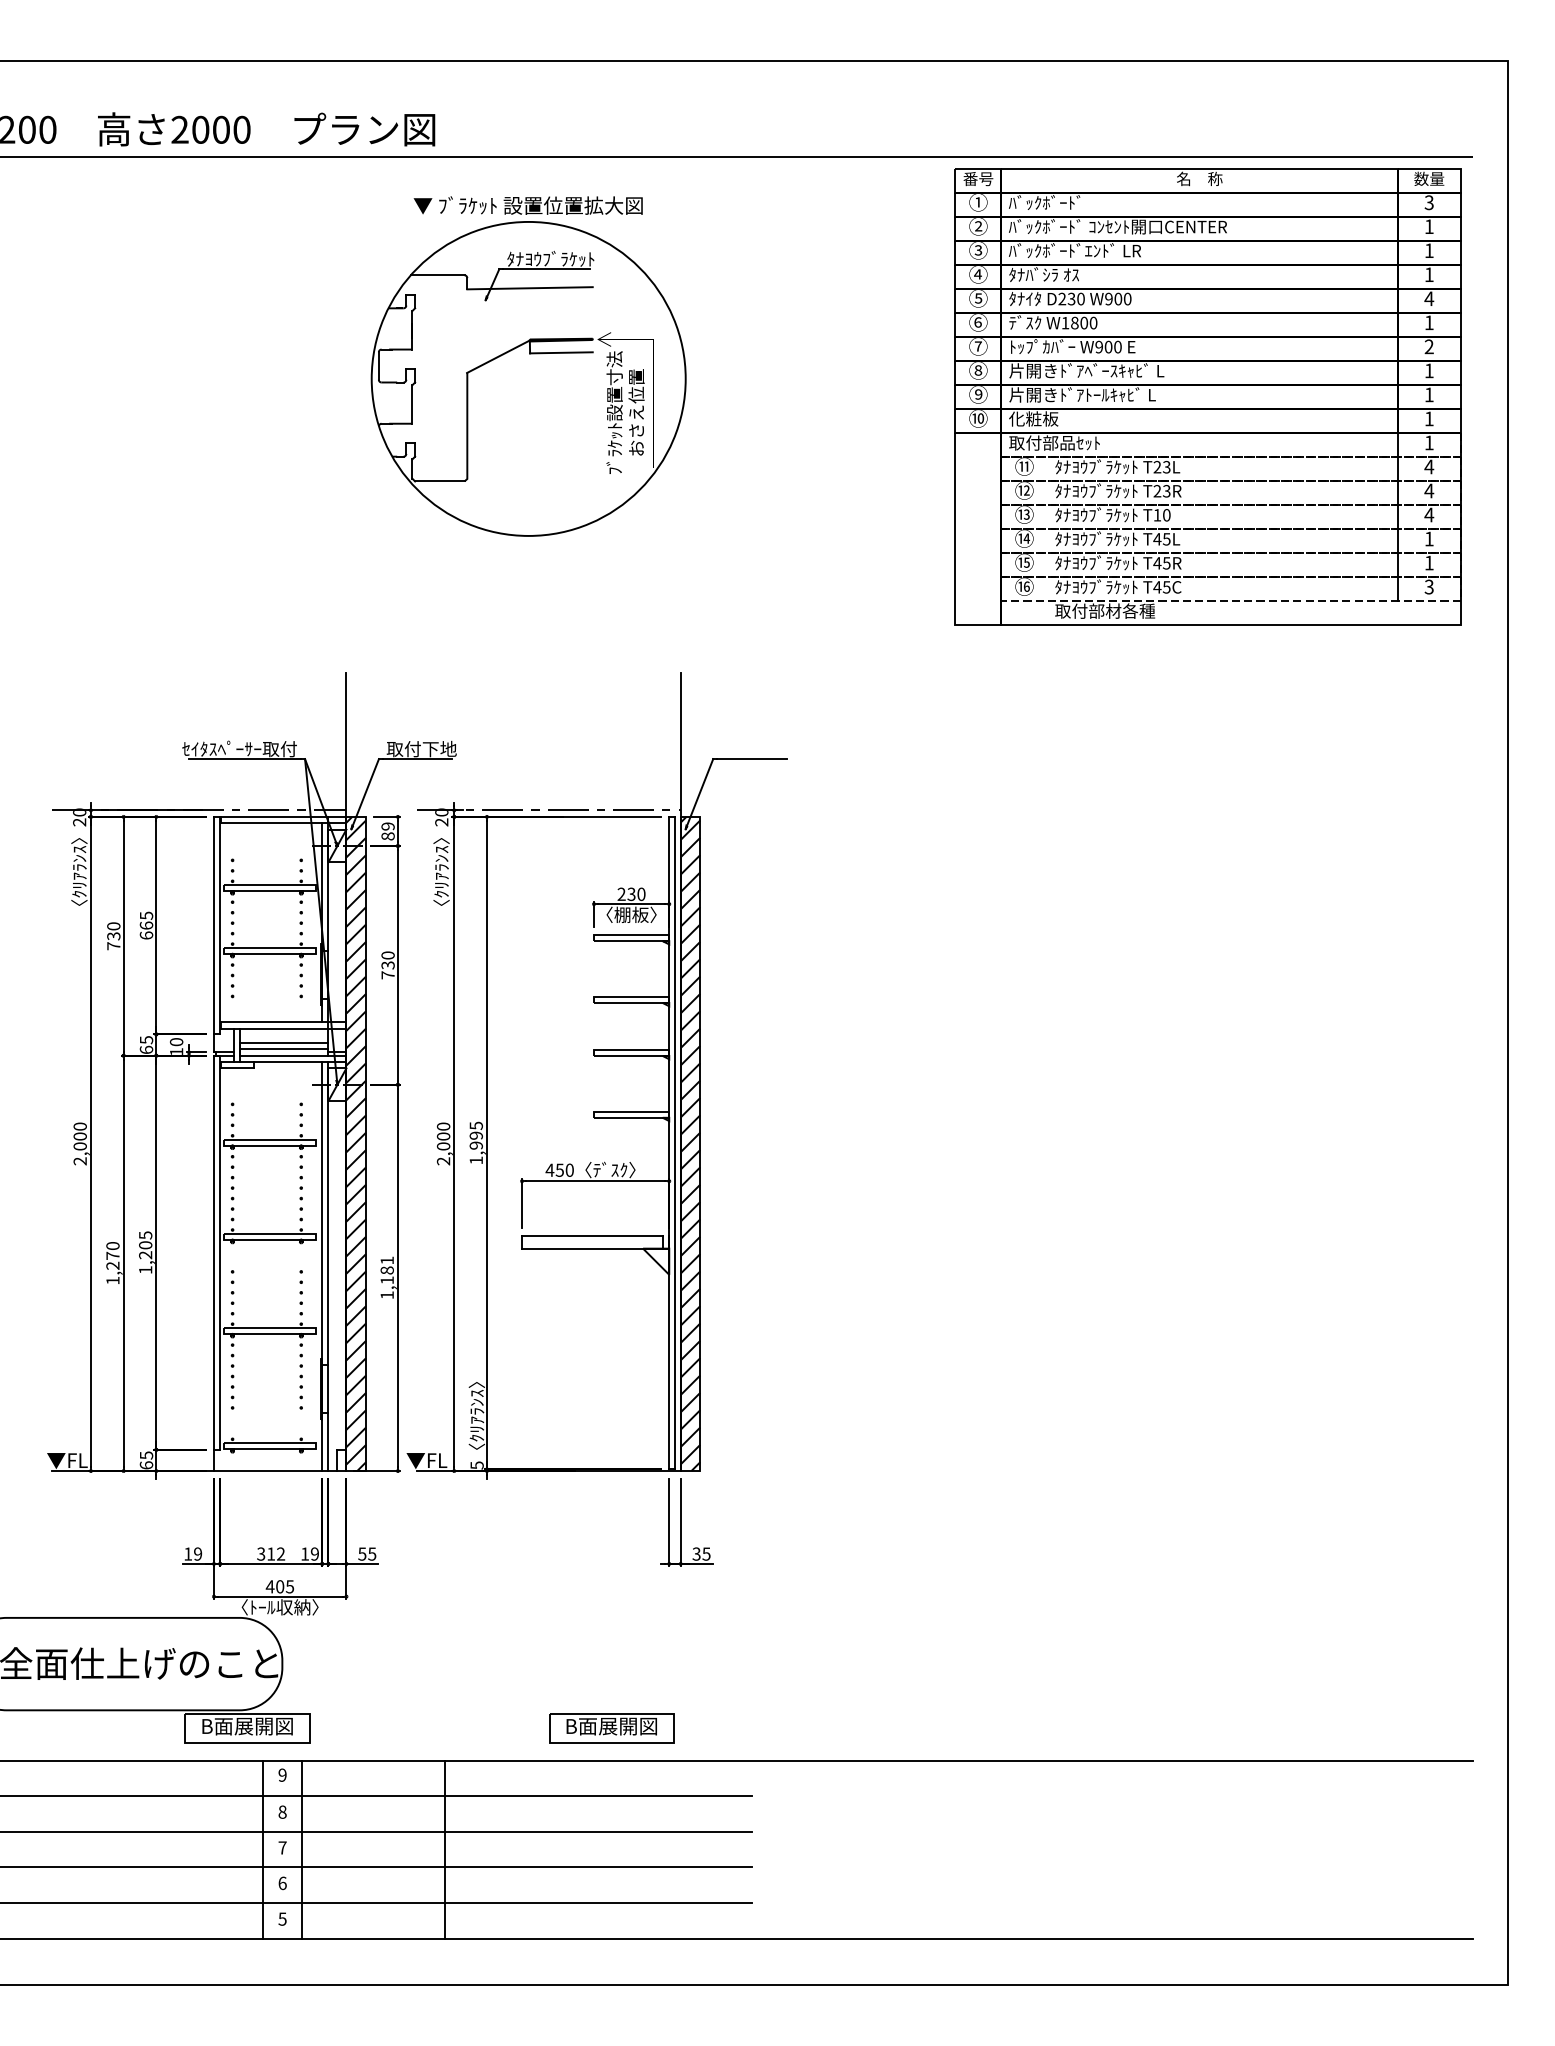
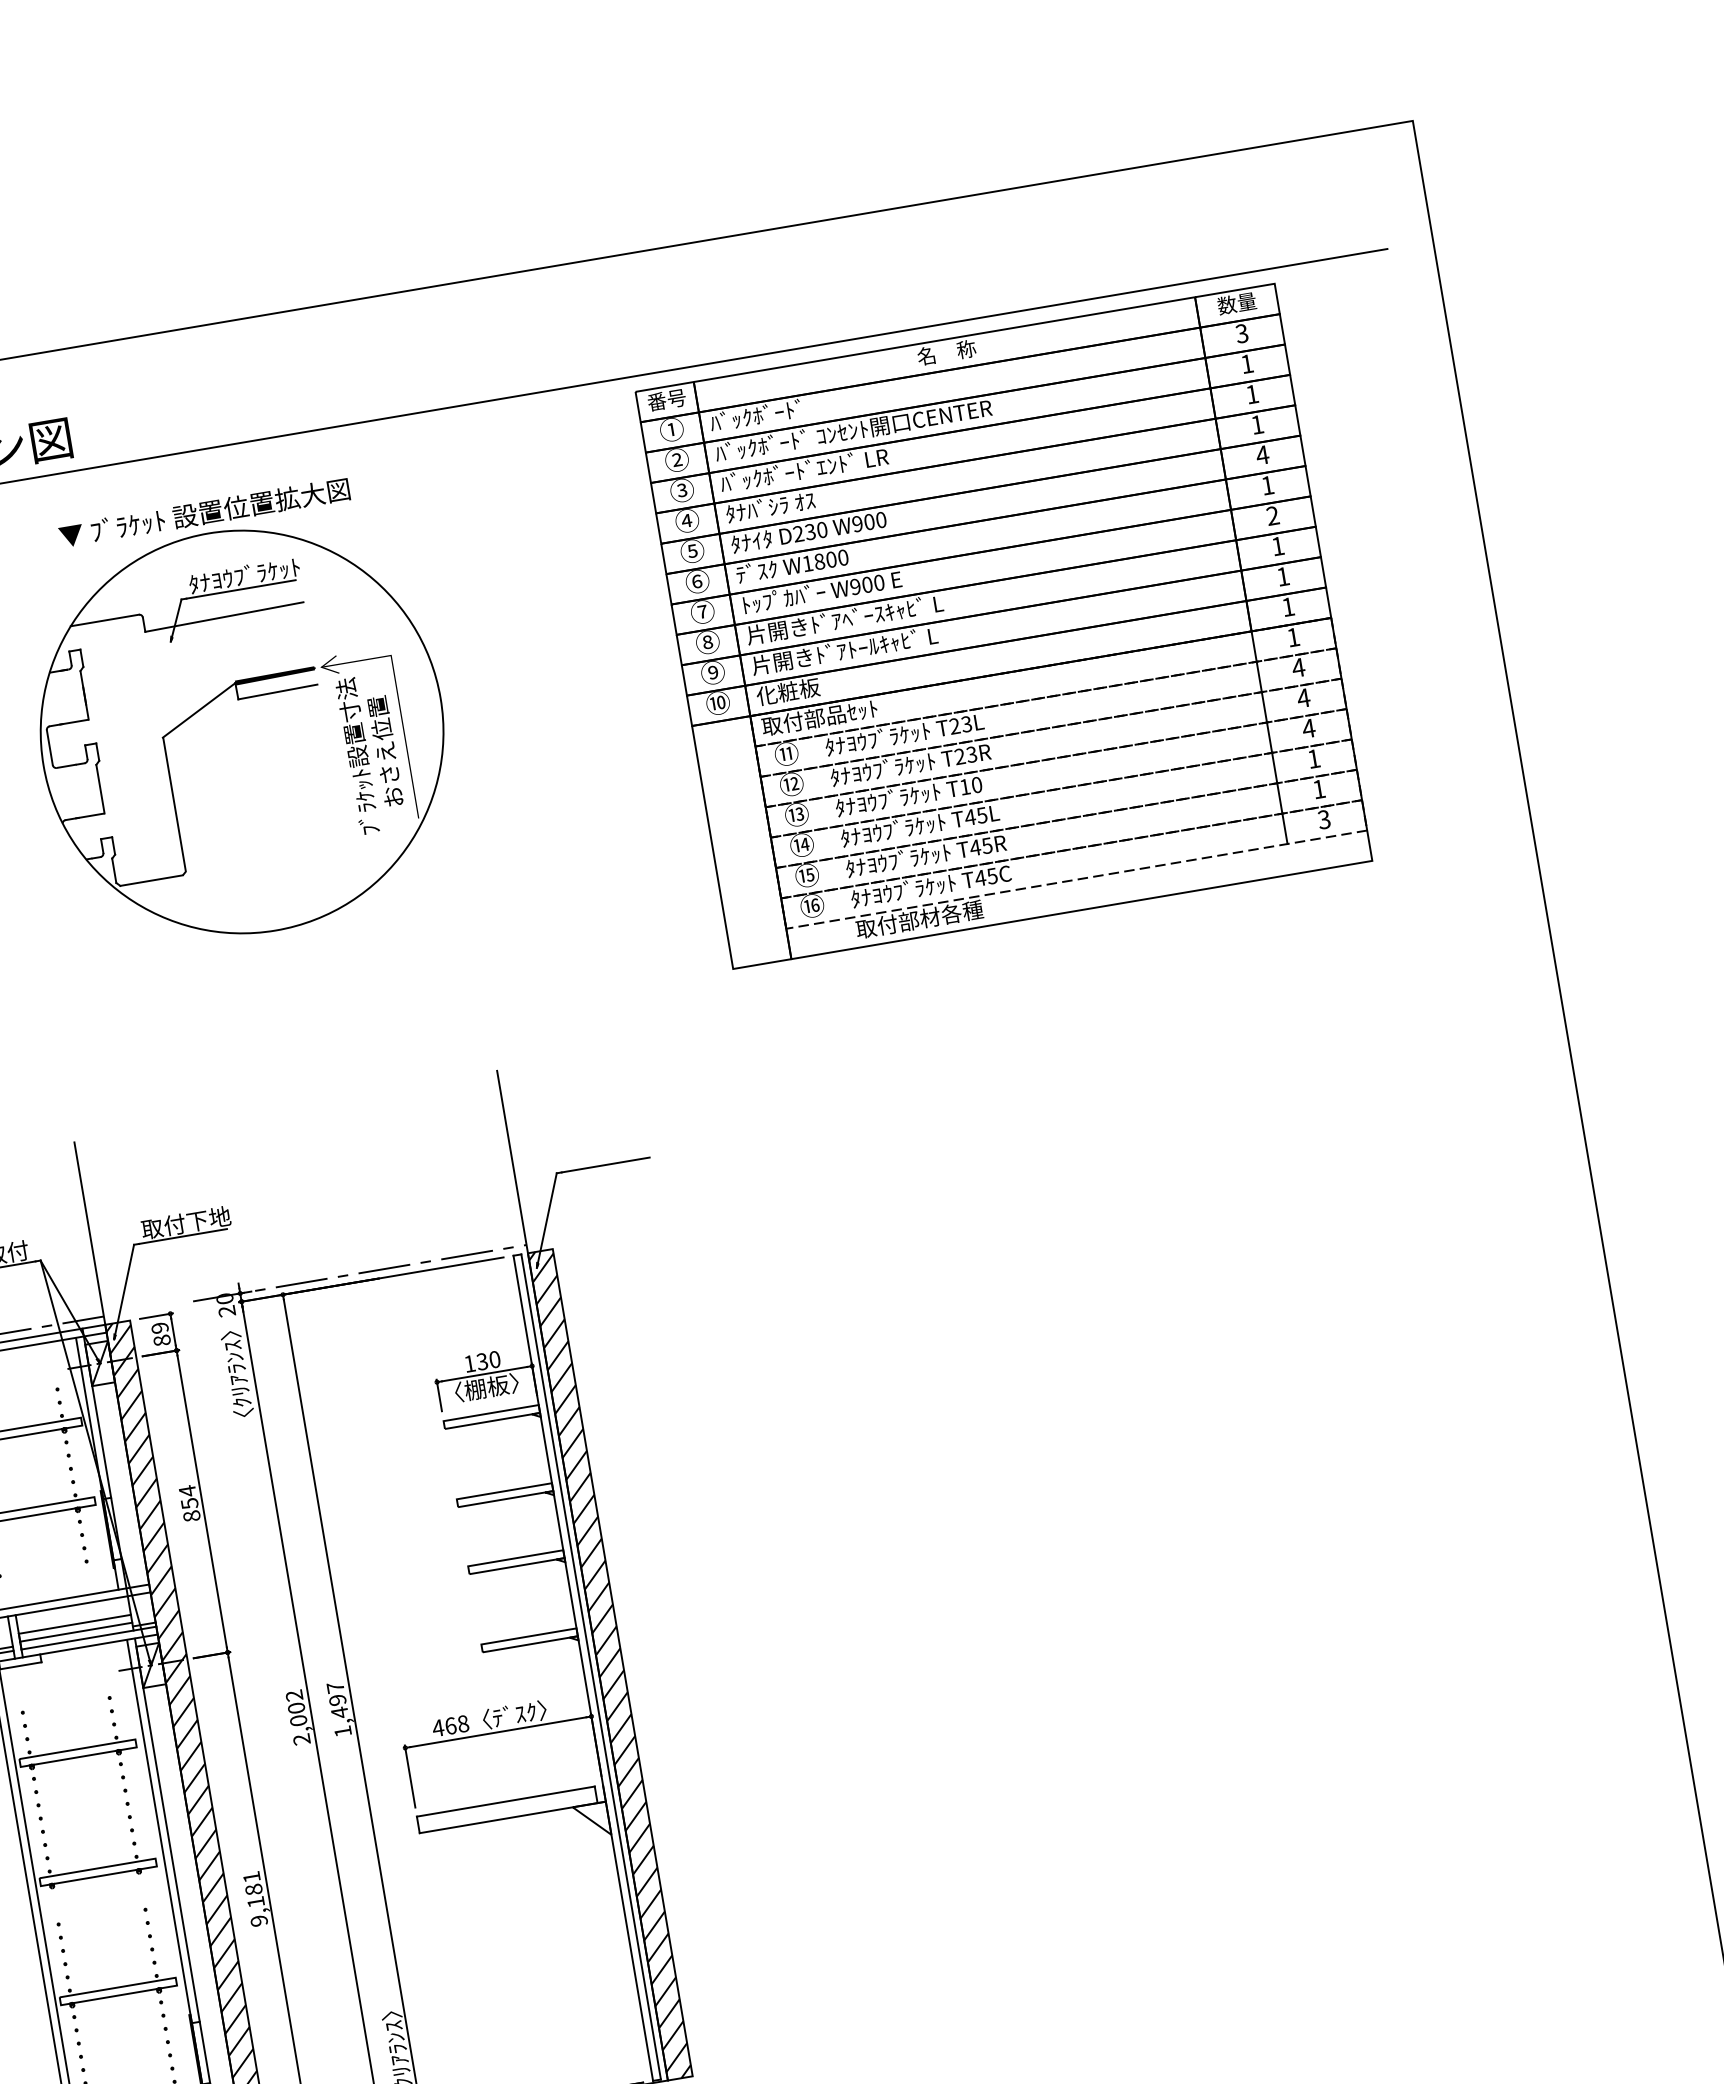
part: (1207, 396) -> (1003, 626), moved
text: (621, 893) -> (469, 1362), 230 -> 130
text: (387, 965) -> (189, 1503), 730 -> 854
text: (443, 1126) -> (294, 1695), 2,000 -> 2,002
text: (475, 1135) -> (336, 1700), 1,995 -> 1,497
text: (564, 1169) -> (456, 1724), 450 -> 468
text: (386, 1295) -> (258, 1921), 1,181 -> 9,181

